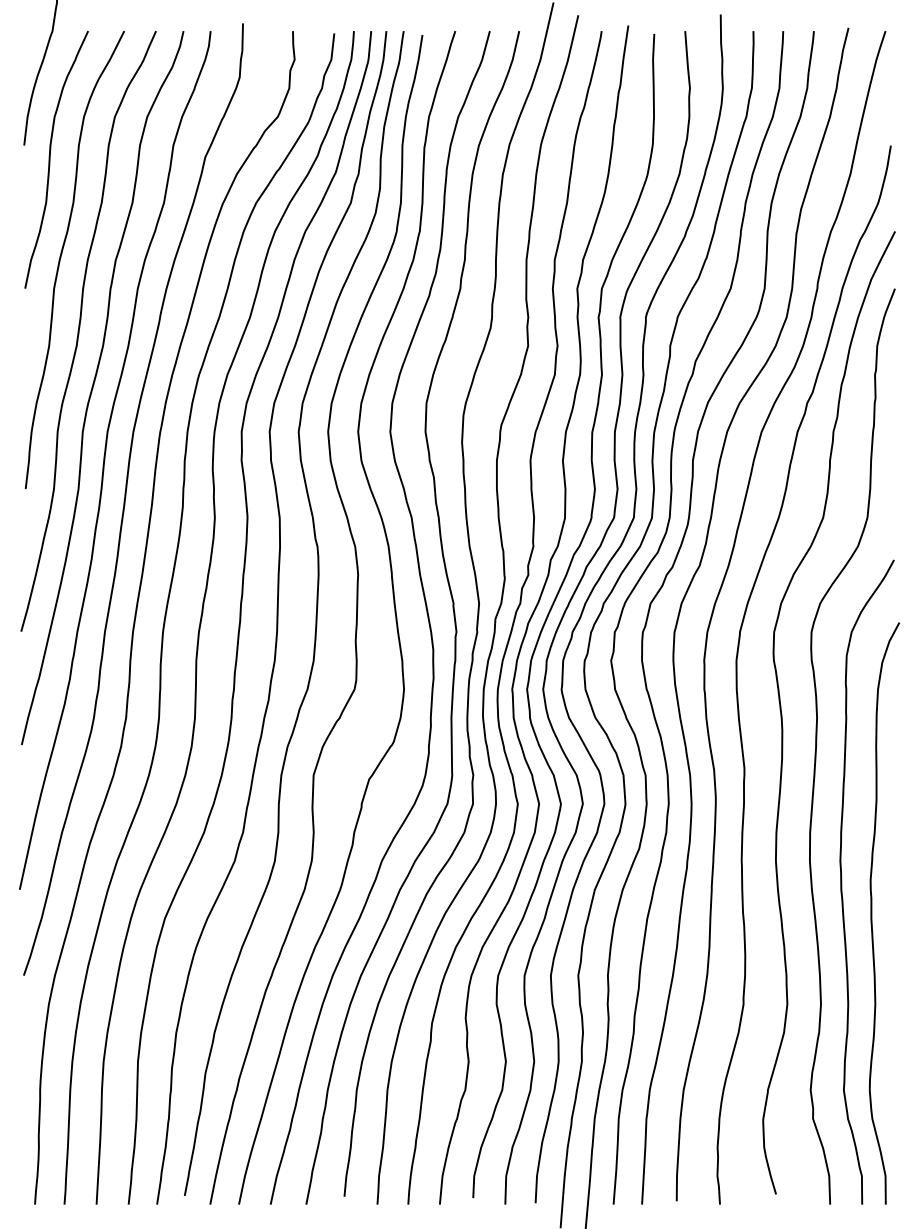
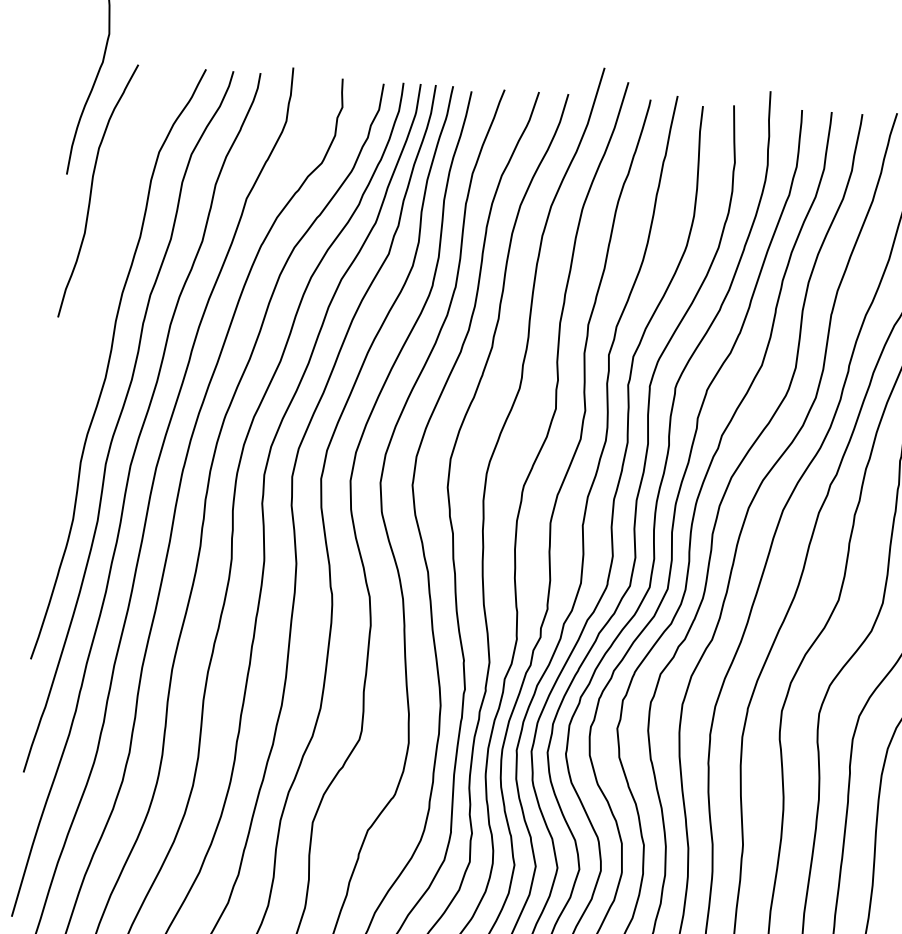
curve: (62, 254) -> (97, 285), removed

